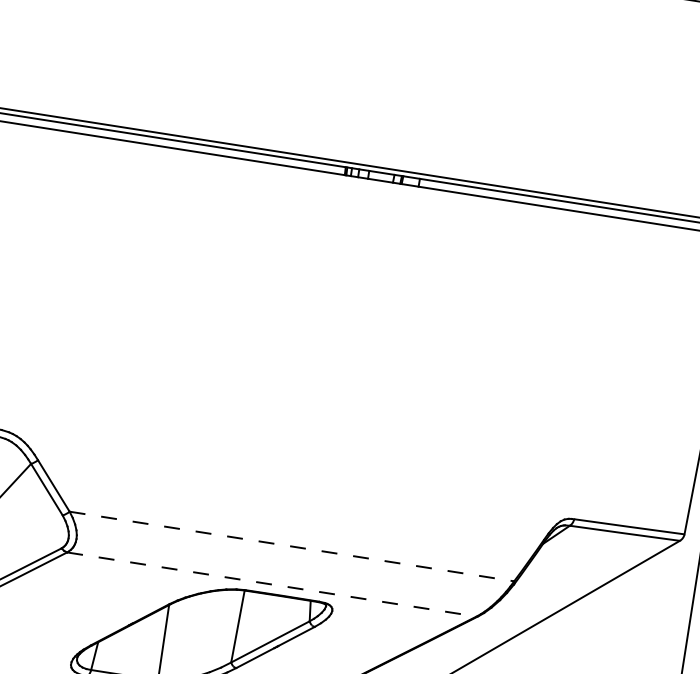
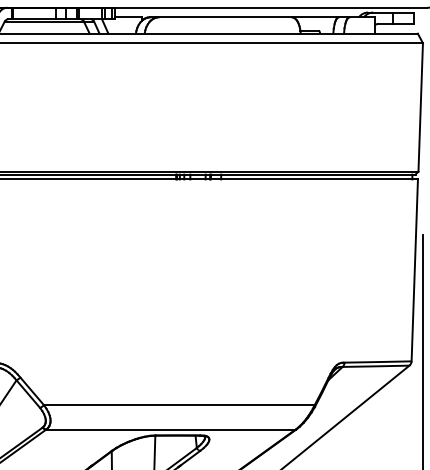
line: (292, 547) -> (179, 405), dashed -> solid
line: (271, 584) -> (170, 429), dashed -> solid

